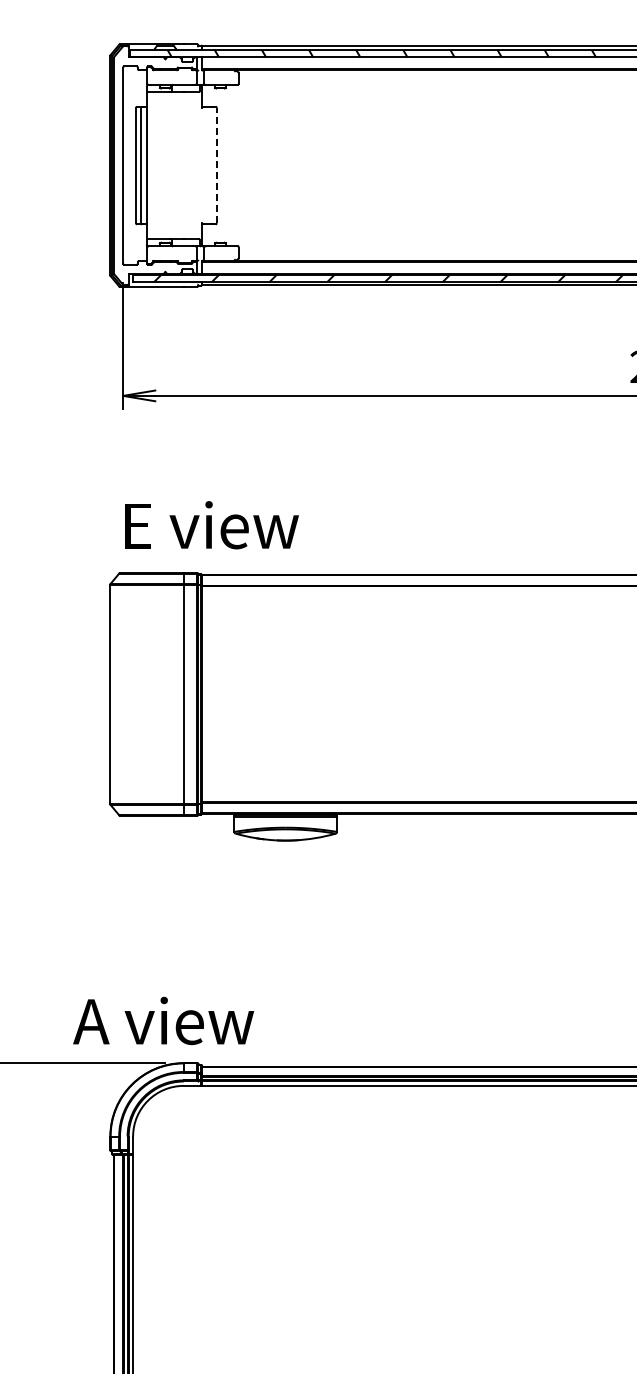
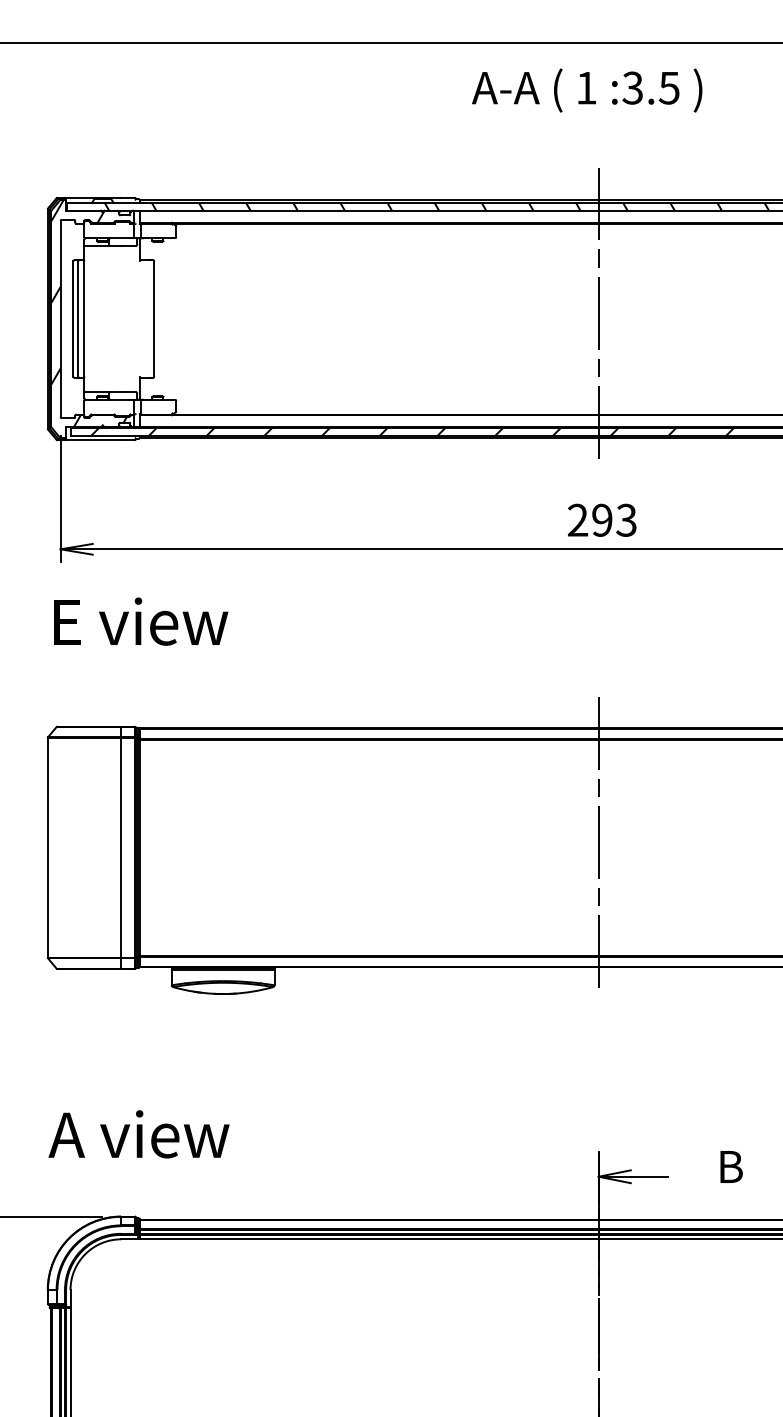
hatch: (151, 160) -> (88, 313), added
line: (217, 166) -> (154, 319), dashed -> solid
text: (212, 525) -> (141, 621), moved
text: (163, 1021) -> (138, 1134), moved

